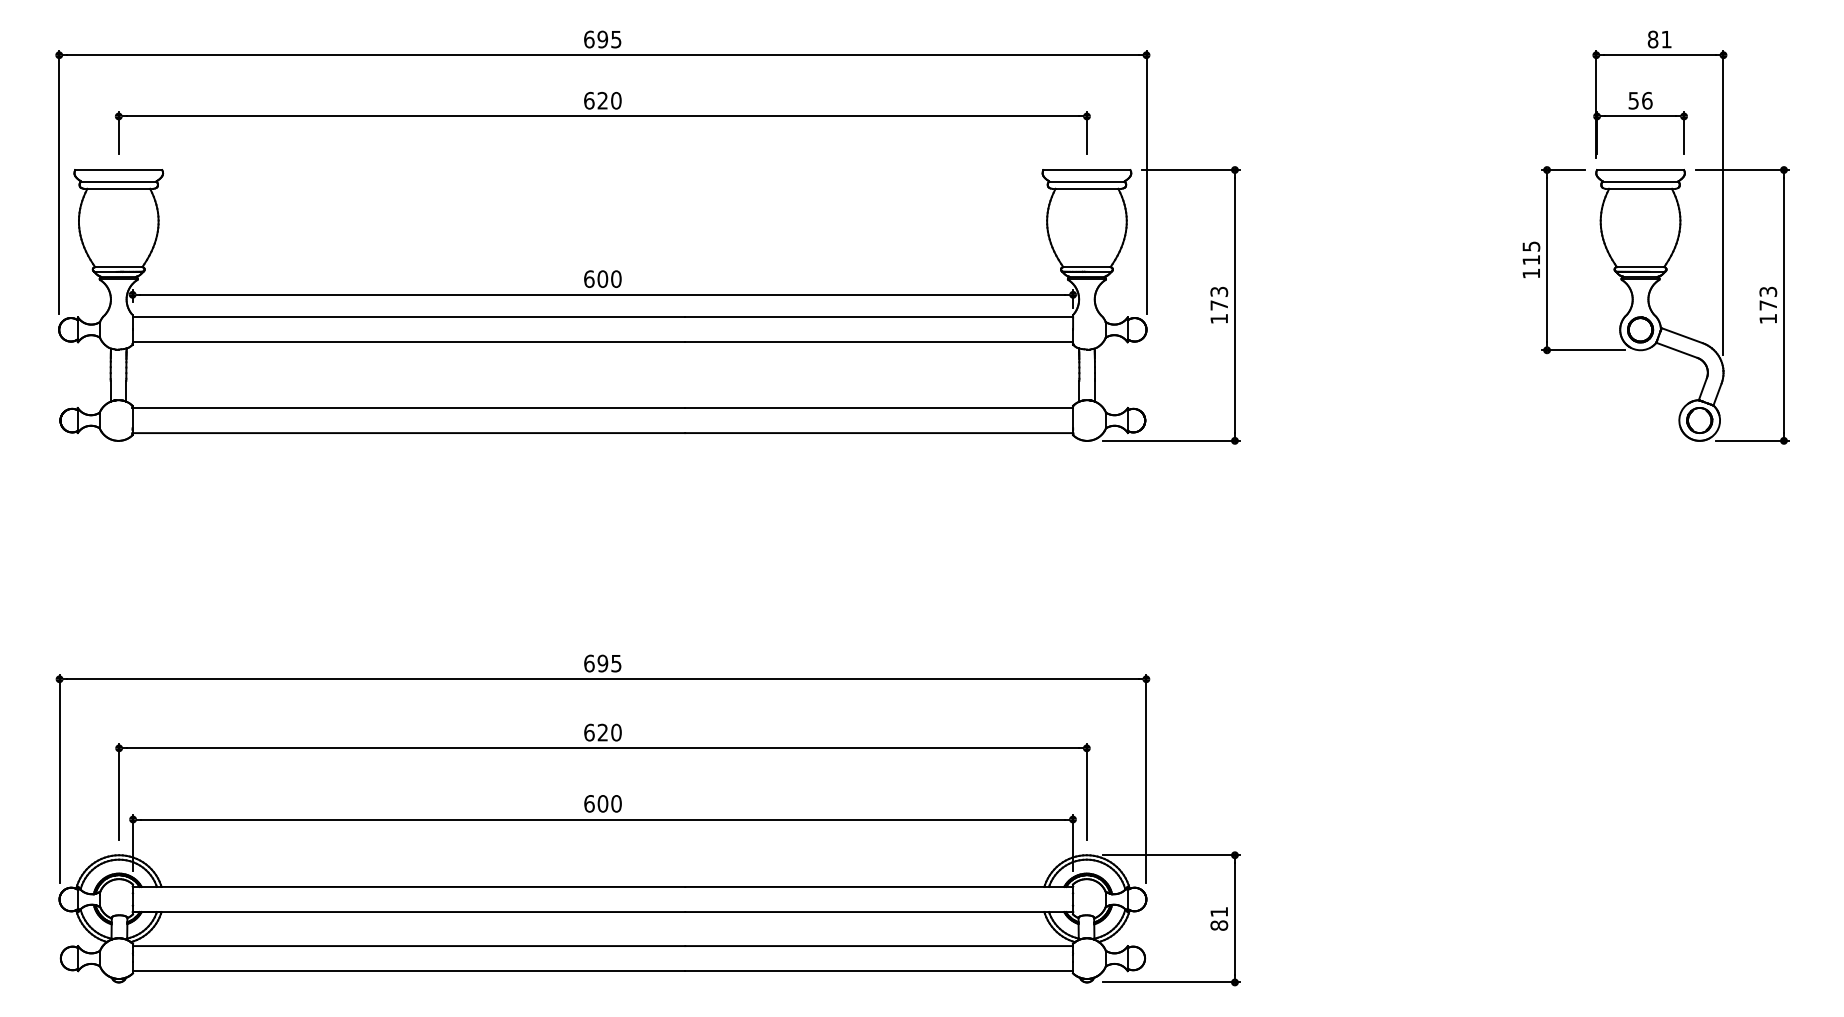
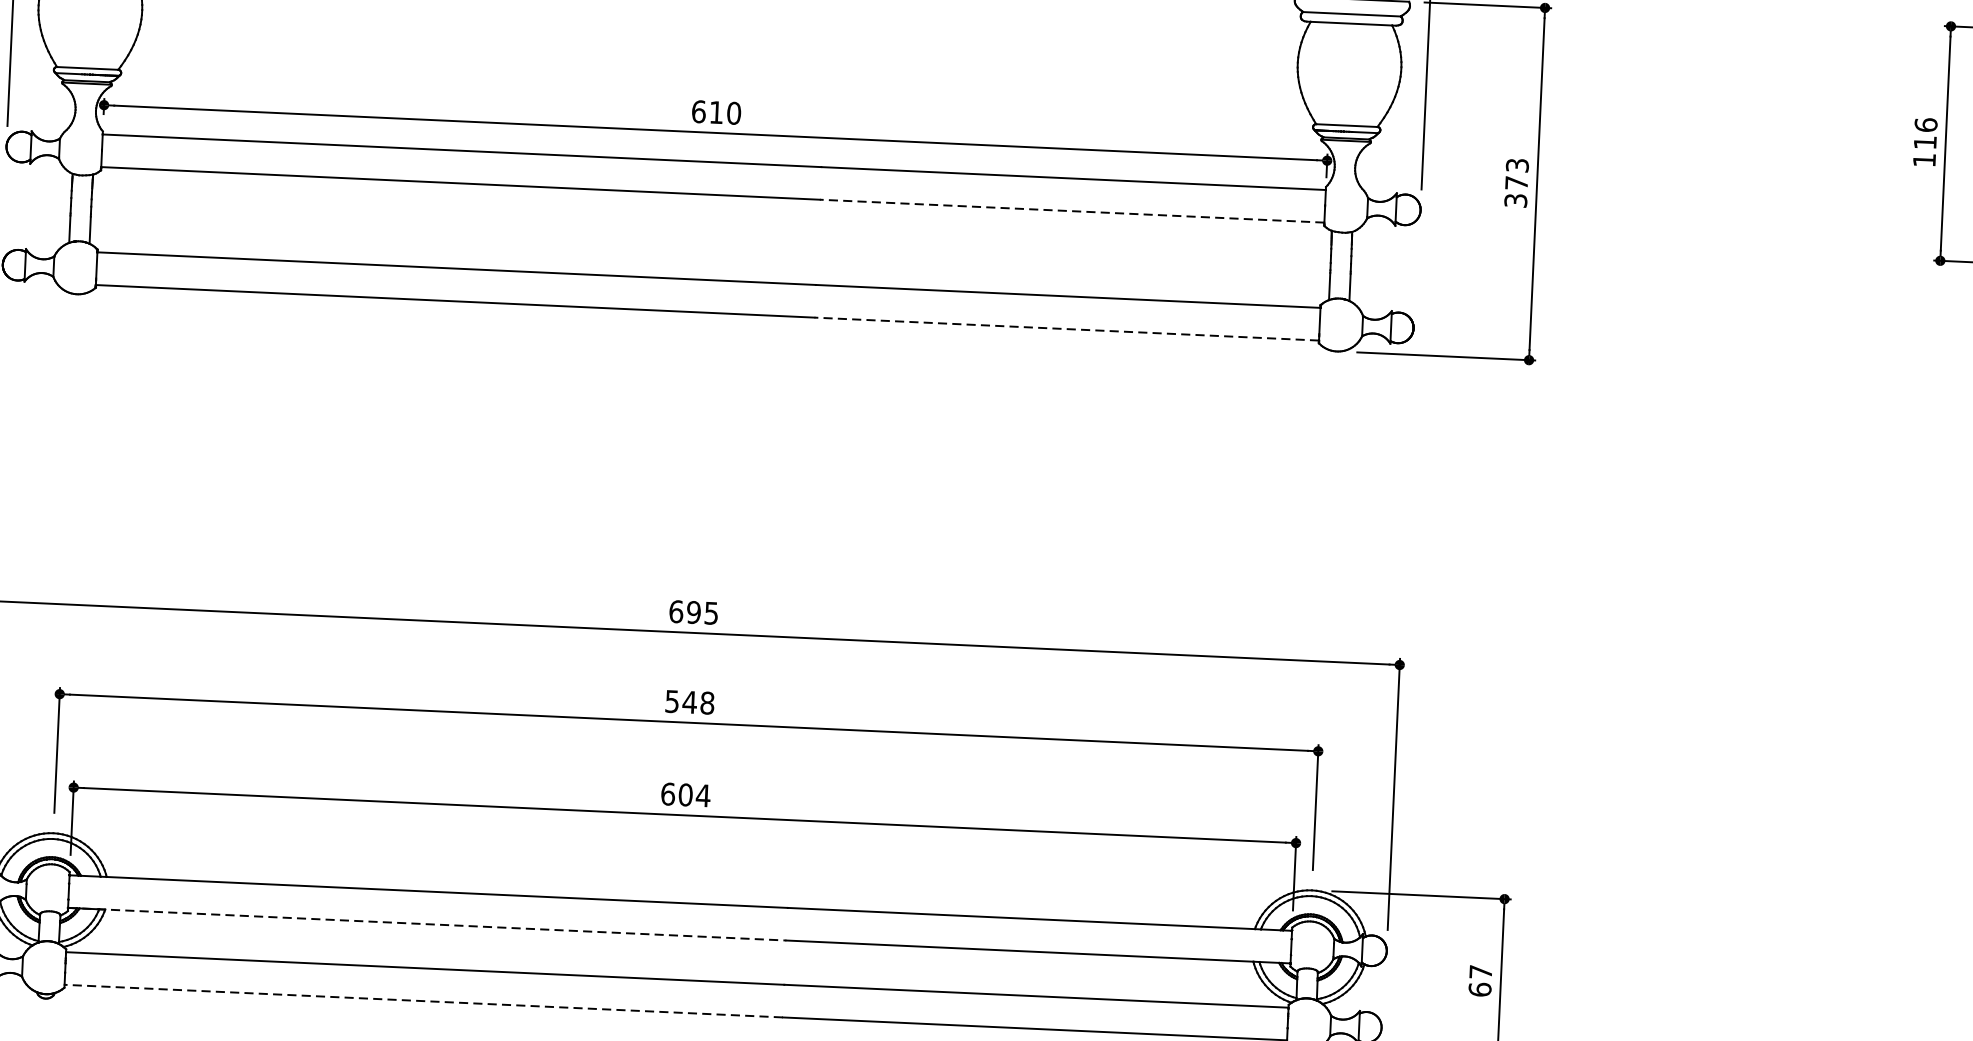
text: (1531, 246) -> (1926, 124), 115 -> 116
text: (602, 278) -> (716, 111), 600 -> 610
text: (1219, 319) -> (1516, 201), 173 -> 373
line: (879, 342) -> (1072, 211), solid -> dashed
line: (879, 433) -> (1067, 329), solid -> dashed
text: (602, 732) -> (689, 702), 620 -> 548
text: (616, 803) -> (703, 795), 600 -> 604
line: (409, 912) -> (427, 924), solid -> dashed
text: (1218, 918) -> (1479, 980), 81 -> 67
line: (408, 971) -> (422, 1001), solid -> dashed

